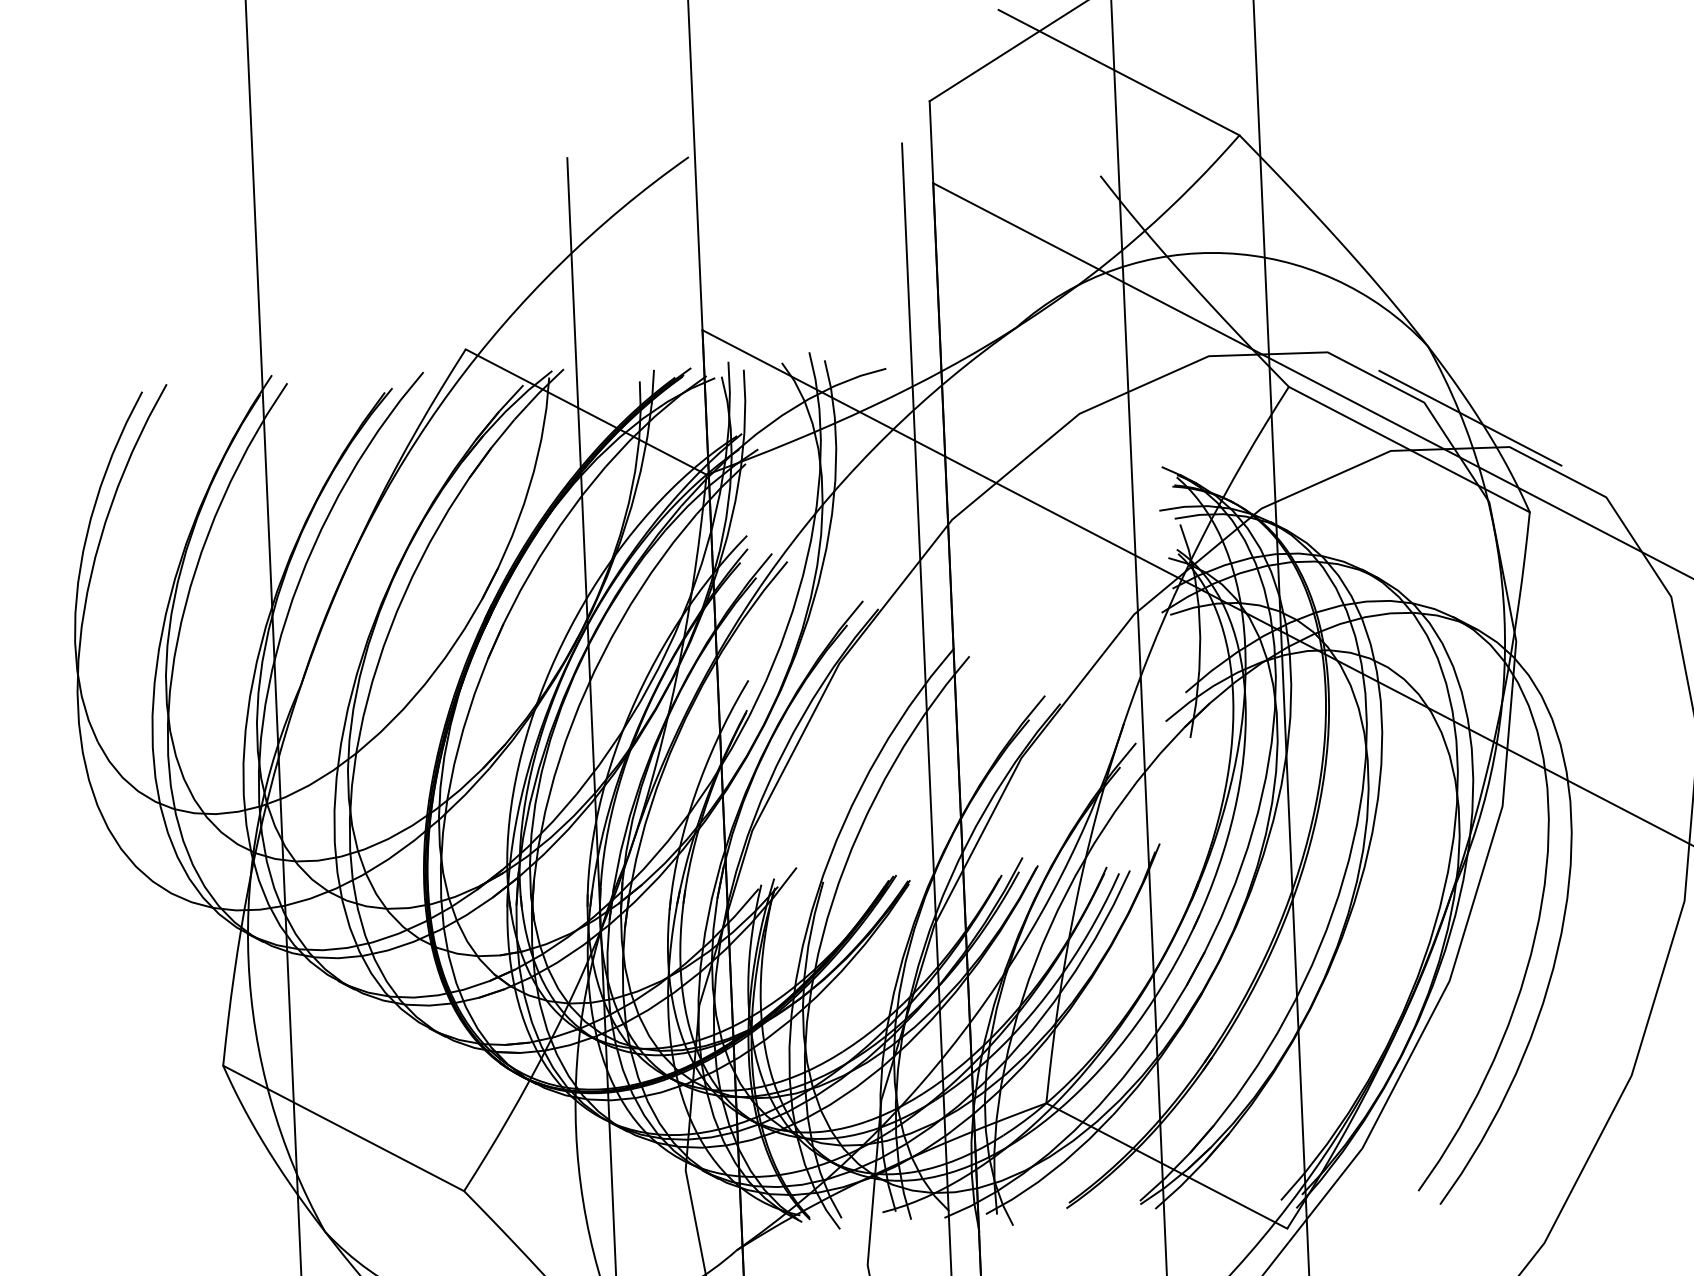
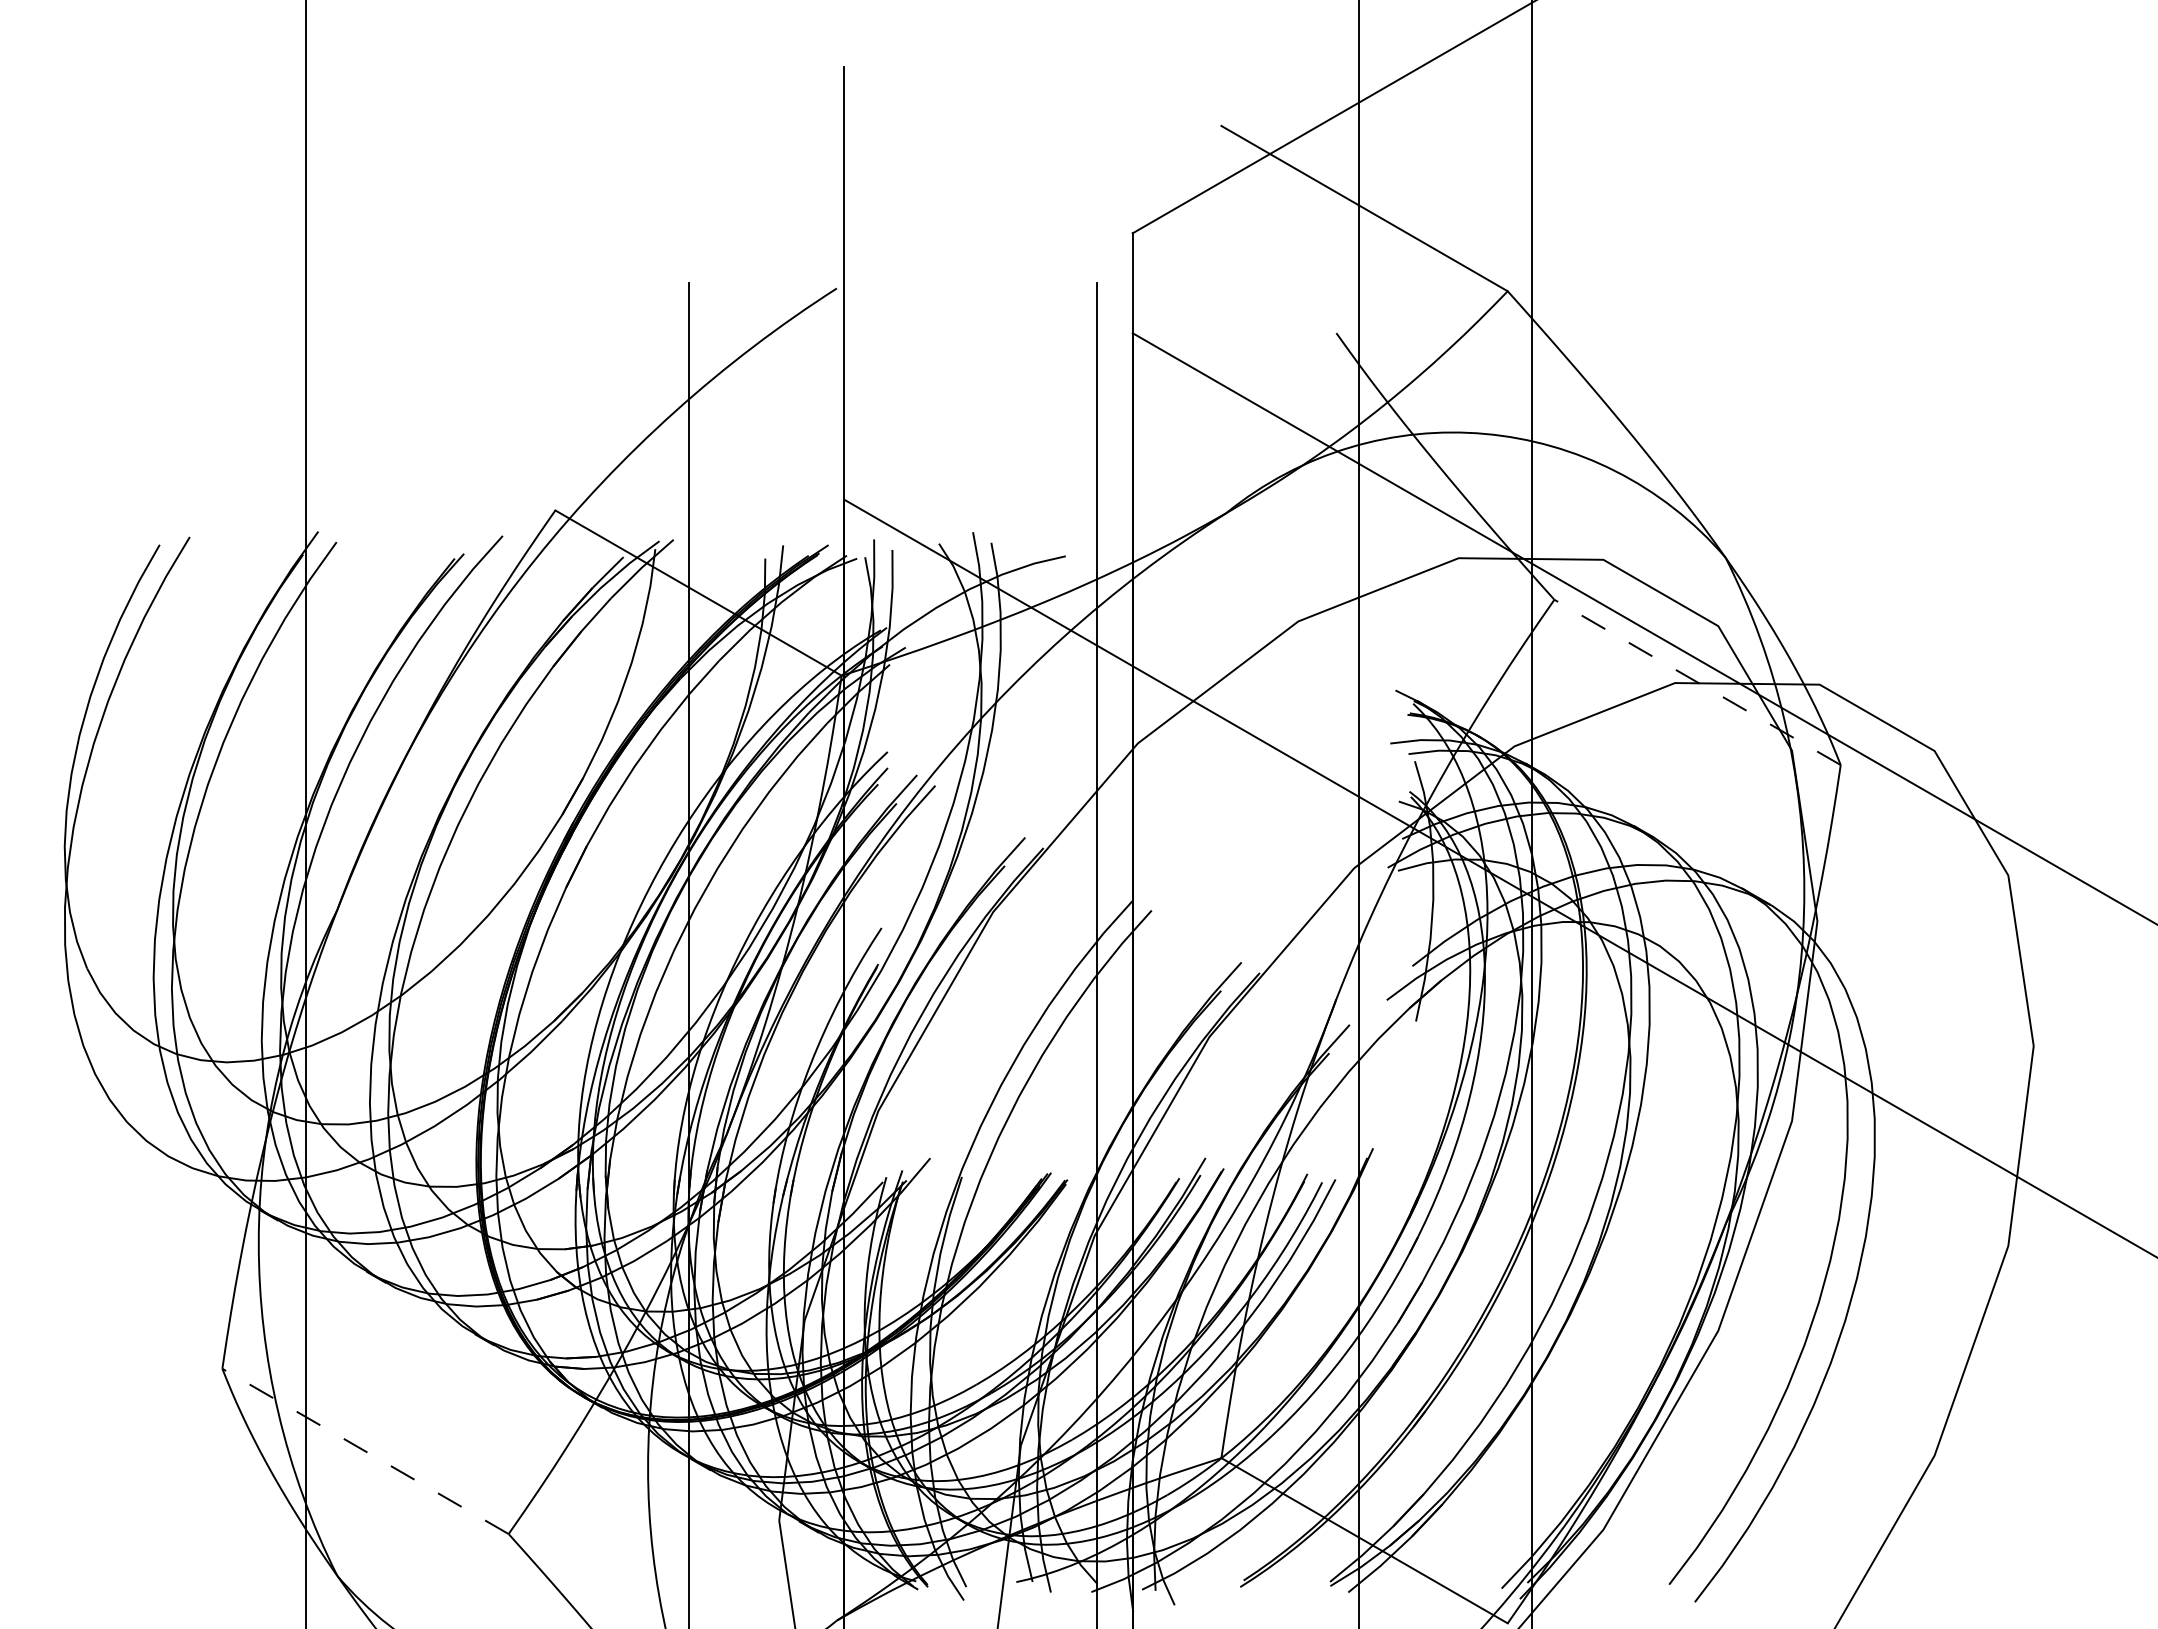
line: (1470, 418) -> (1773, 647), removed
line: (1409, 449) -> (1697, 682), solid -> dashed
line: (343, 1128) -> (365, 1451), solid -> dashed

